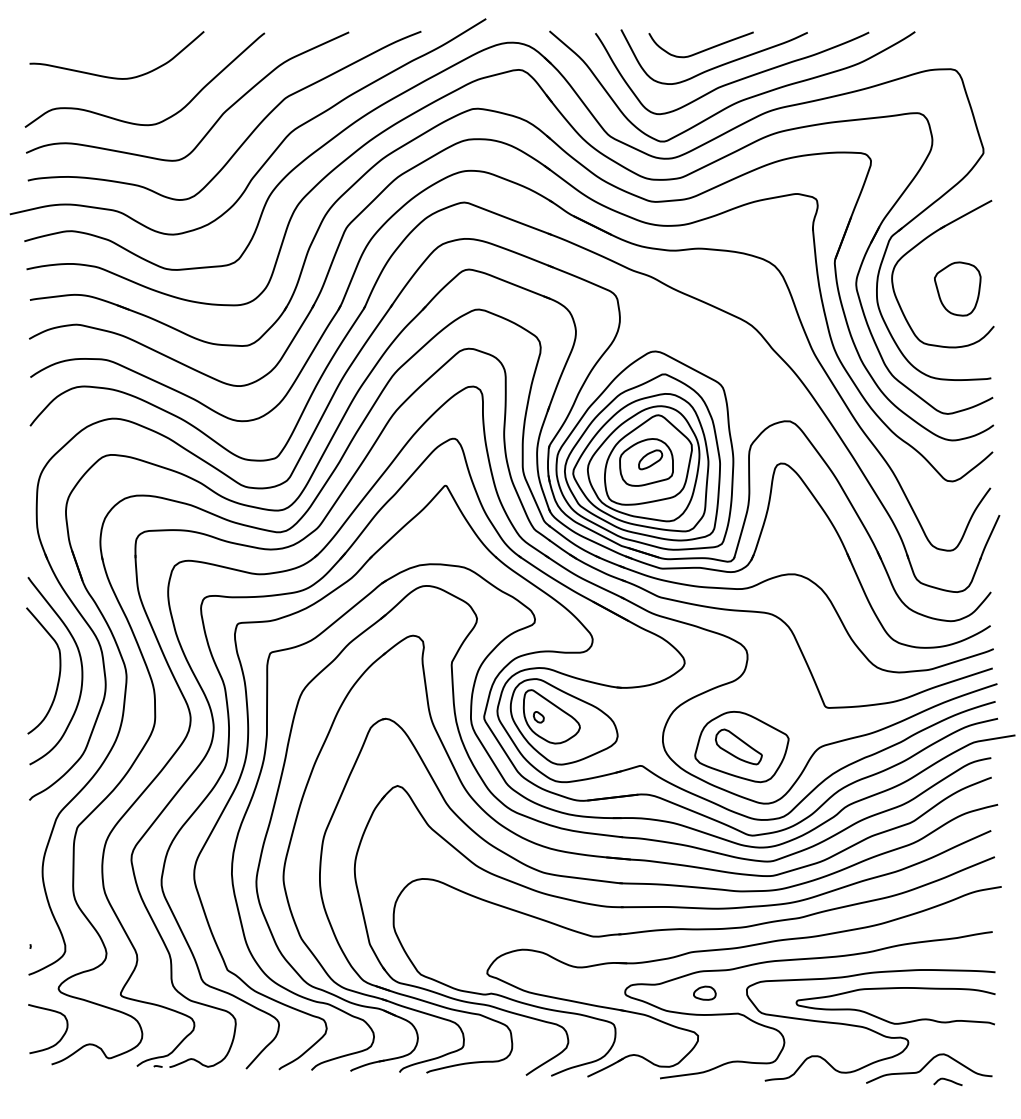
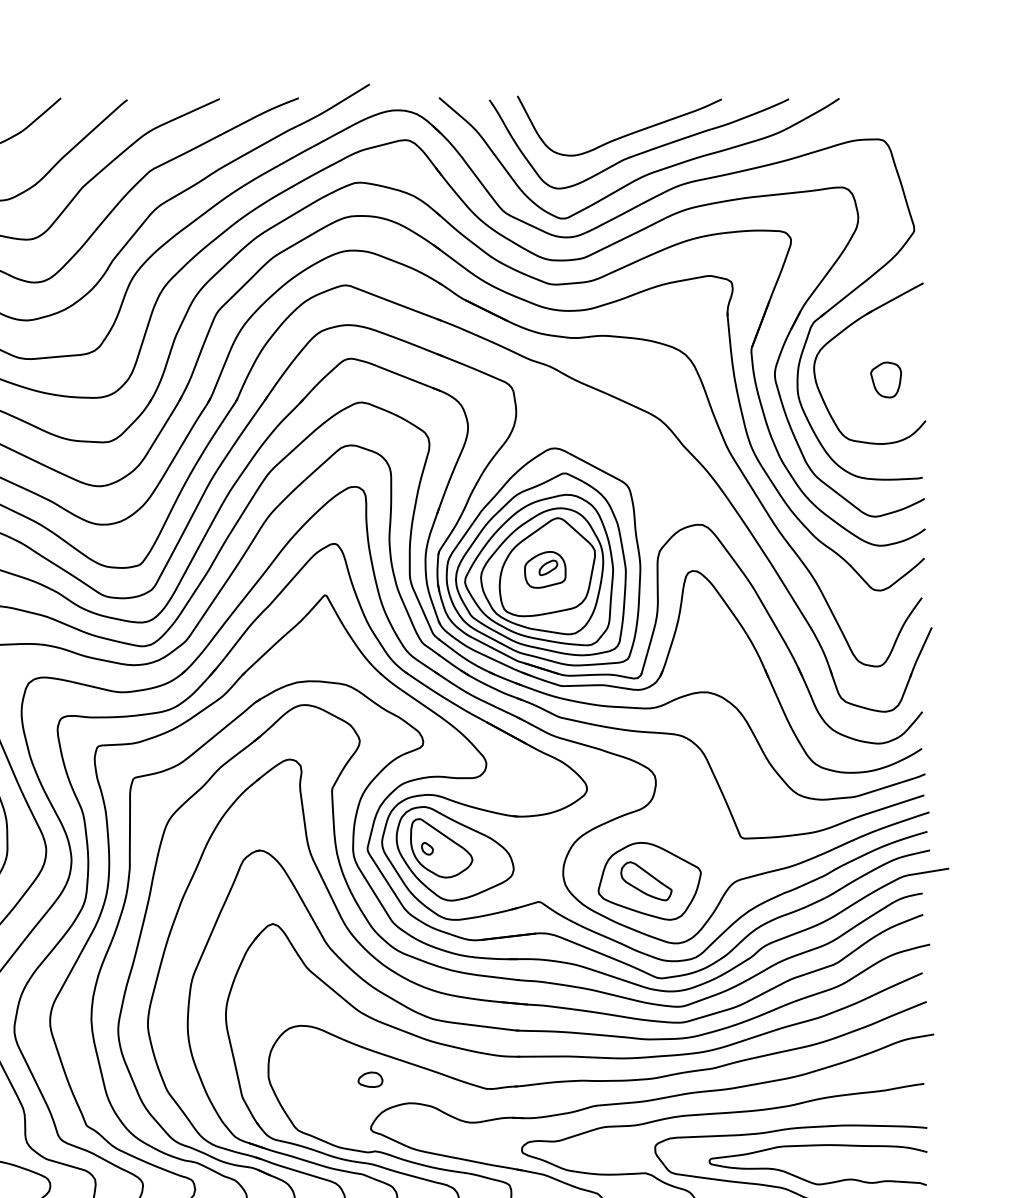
curve: (701, 50) -> (605, 118), removed
part: (957, 288) -> (885, 379), size x0.6
part: (646, 462) -> (545, 569), size x0.7
part: (704, 992) -> (370, 1078), moved

